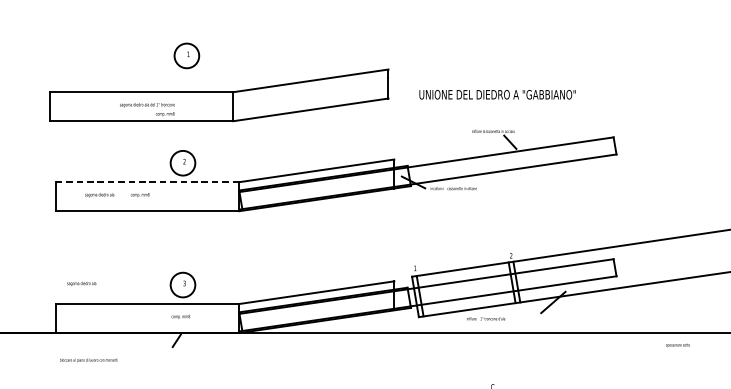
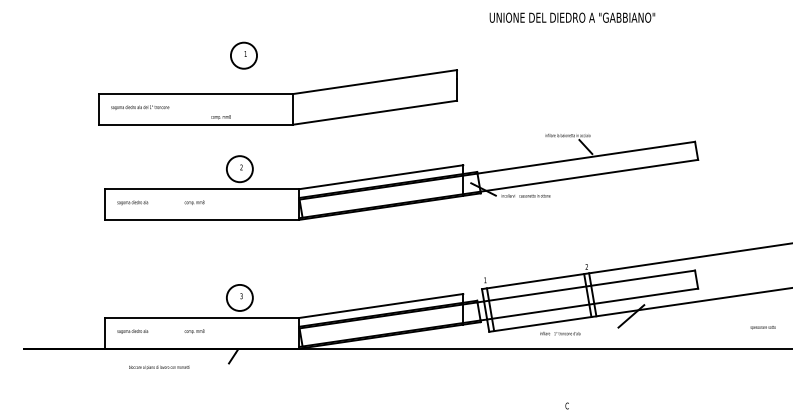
text: (497, 94) -> (572, 17), moved
text: (147, 104) -> (140, 107), moved
line: (146, 182) -> (201, 189), dashed -> solid
text: (99, 194) -> (132, 202), moved
text: (81, 283) -> (132, 331), moved
text: (180, 316) -> (194, 331), moved
text: (677, 345) -> (762, 327), moved
text: (89, 360) -> (159, 367), moved

